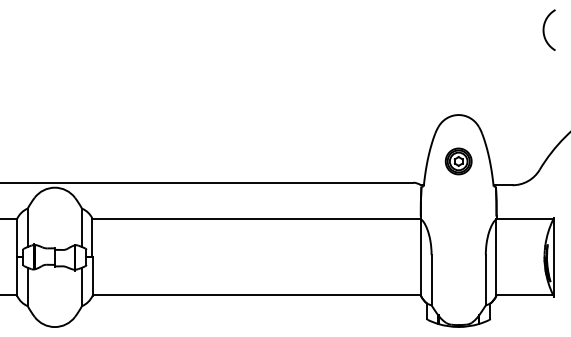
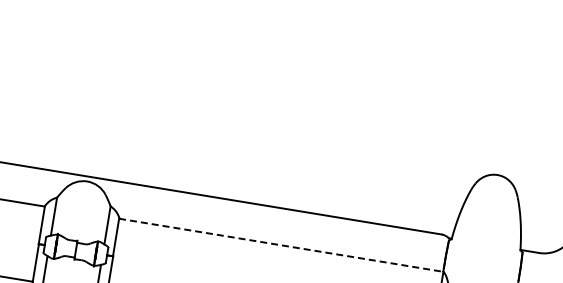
part: (458, 161) -> (489, 220), removed
line: (257, 219) -> (282, 245), solid -> dashed

